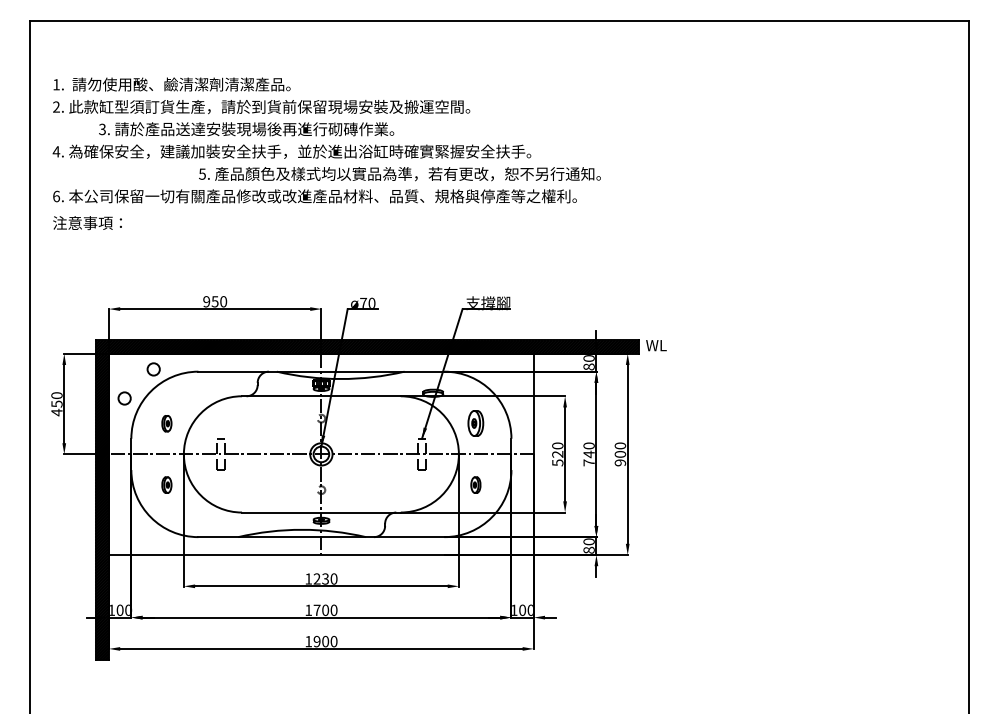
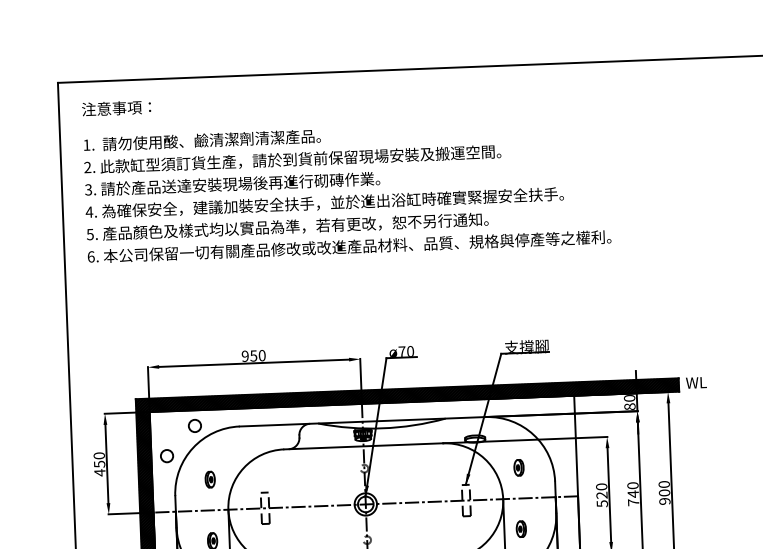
text: (246, 129) -> (232, 184), moved
text: (399, 174) -> (287, 227), moved
text: (87, 223) -> (116, 108), moved
part: (475, 423) -> (518, 467), size x0.62

